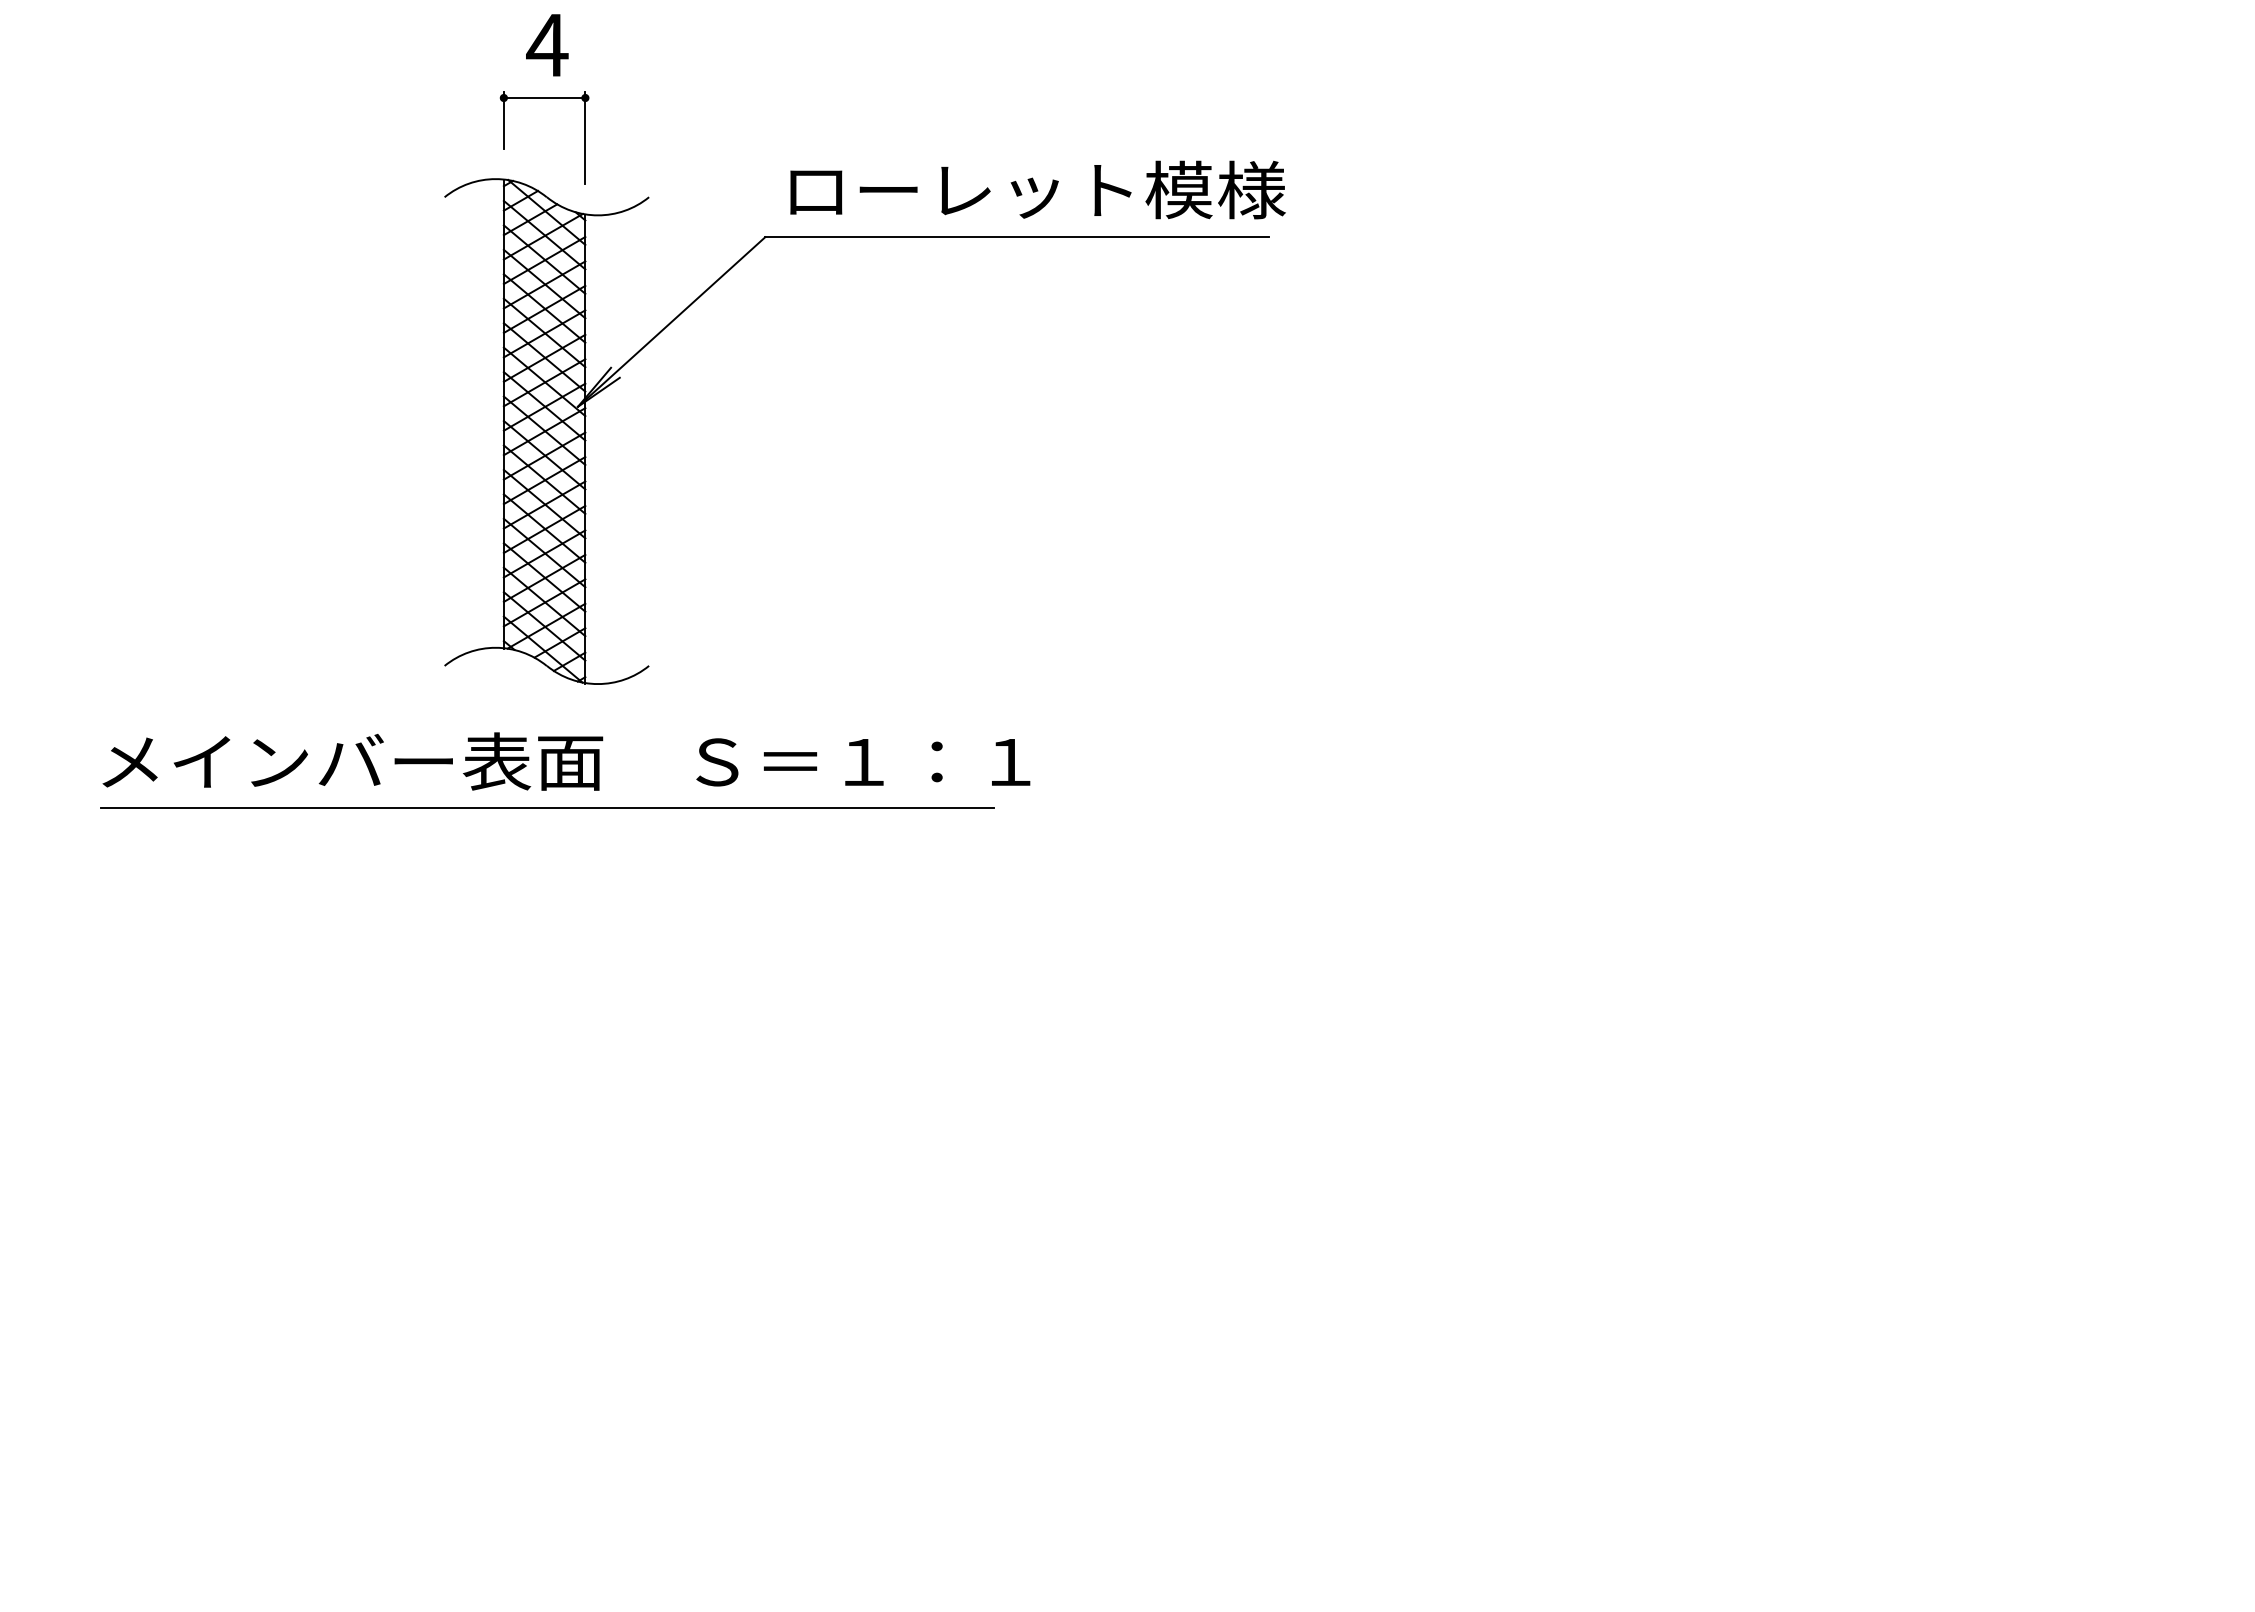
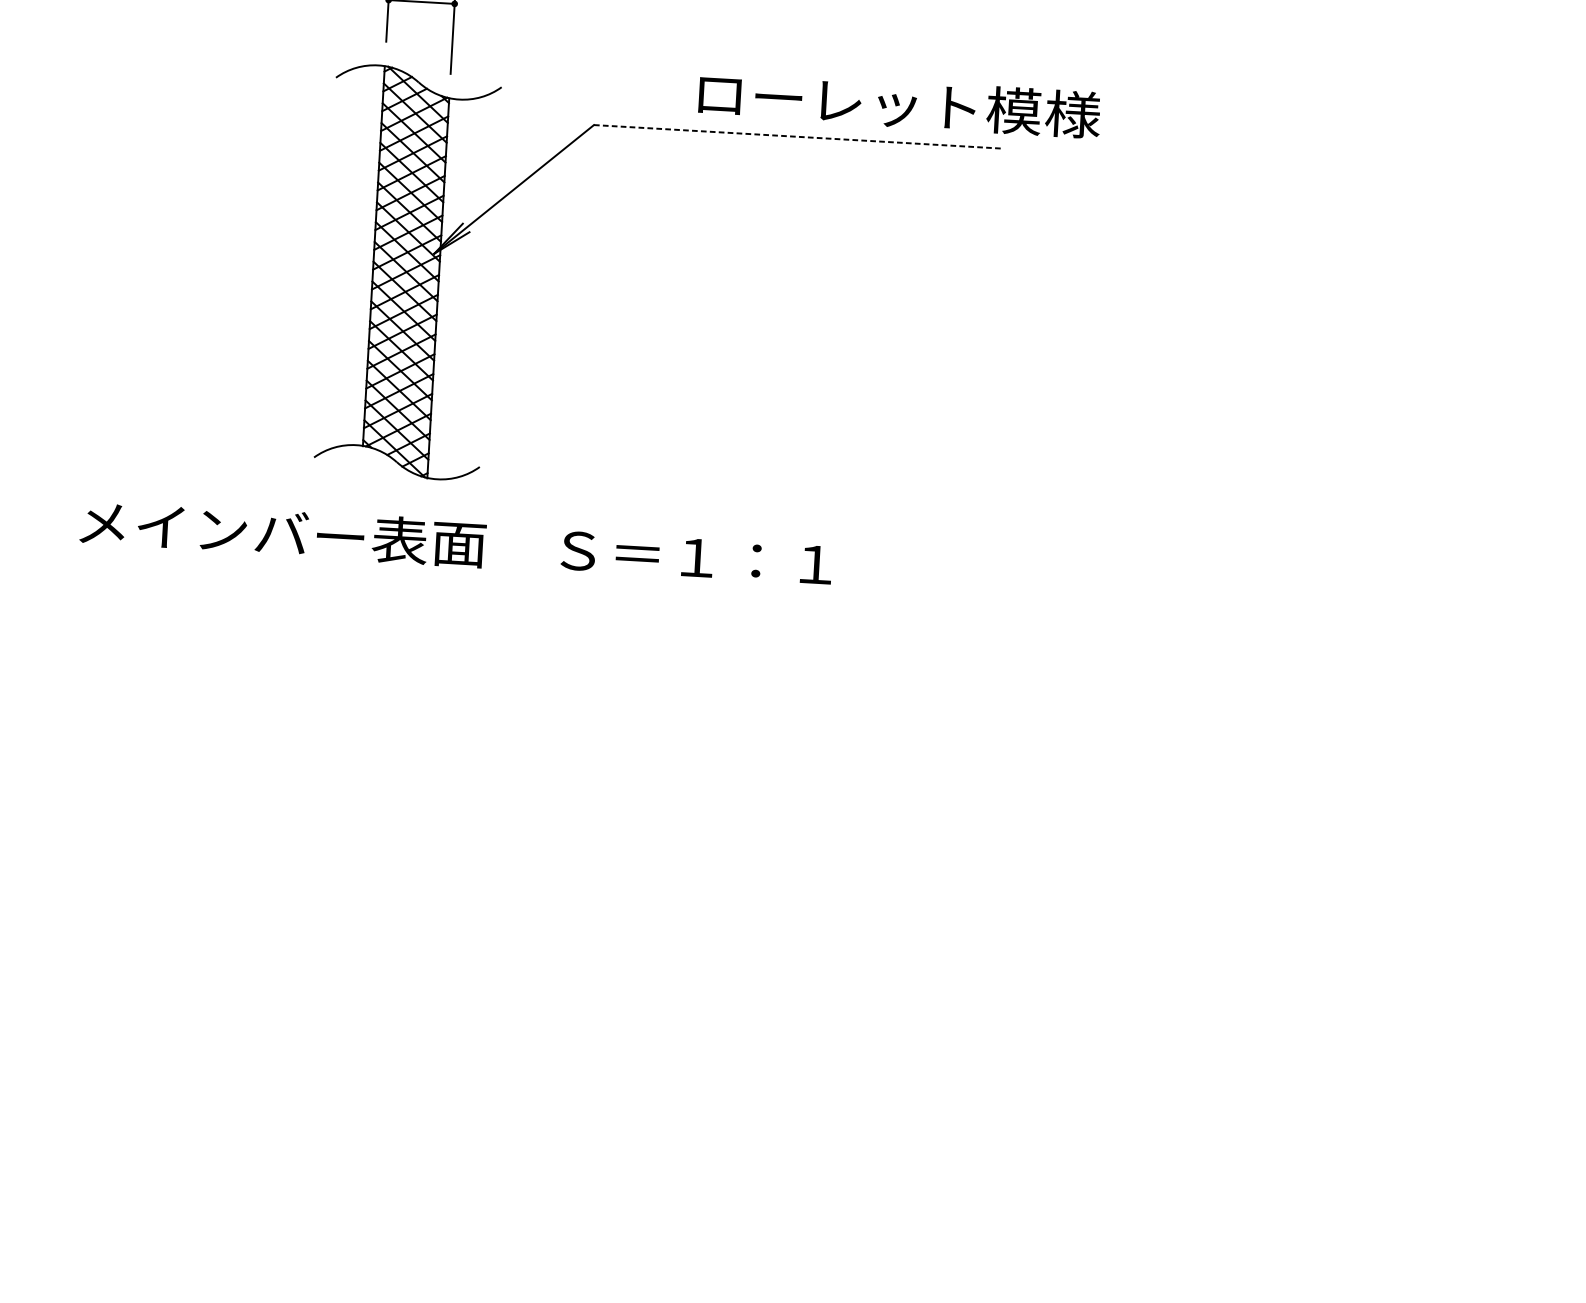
text: (1037, 189) -> (899, 103), moved
line: (1017, 237) -> (798, 137), solid -> dashed
text: (566, 761) -> (456, 543), moved
line: (547, 807) -> (390, 576), removed

